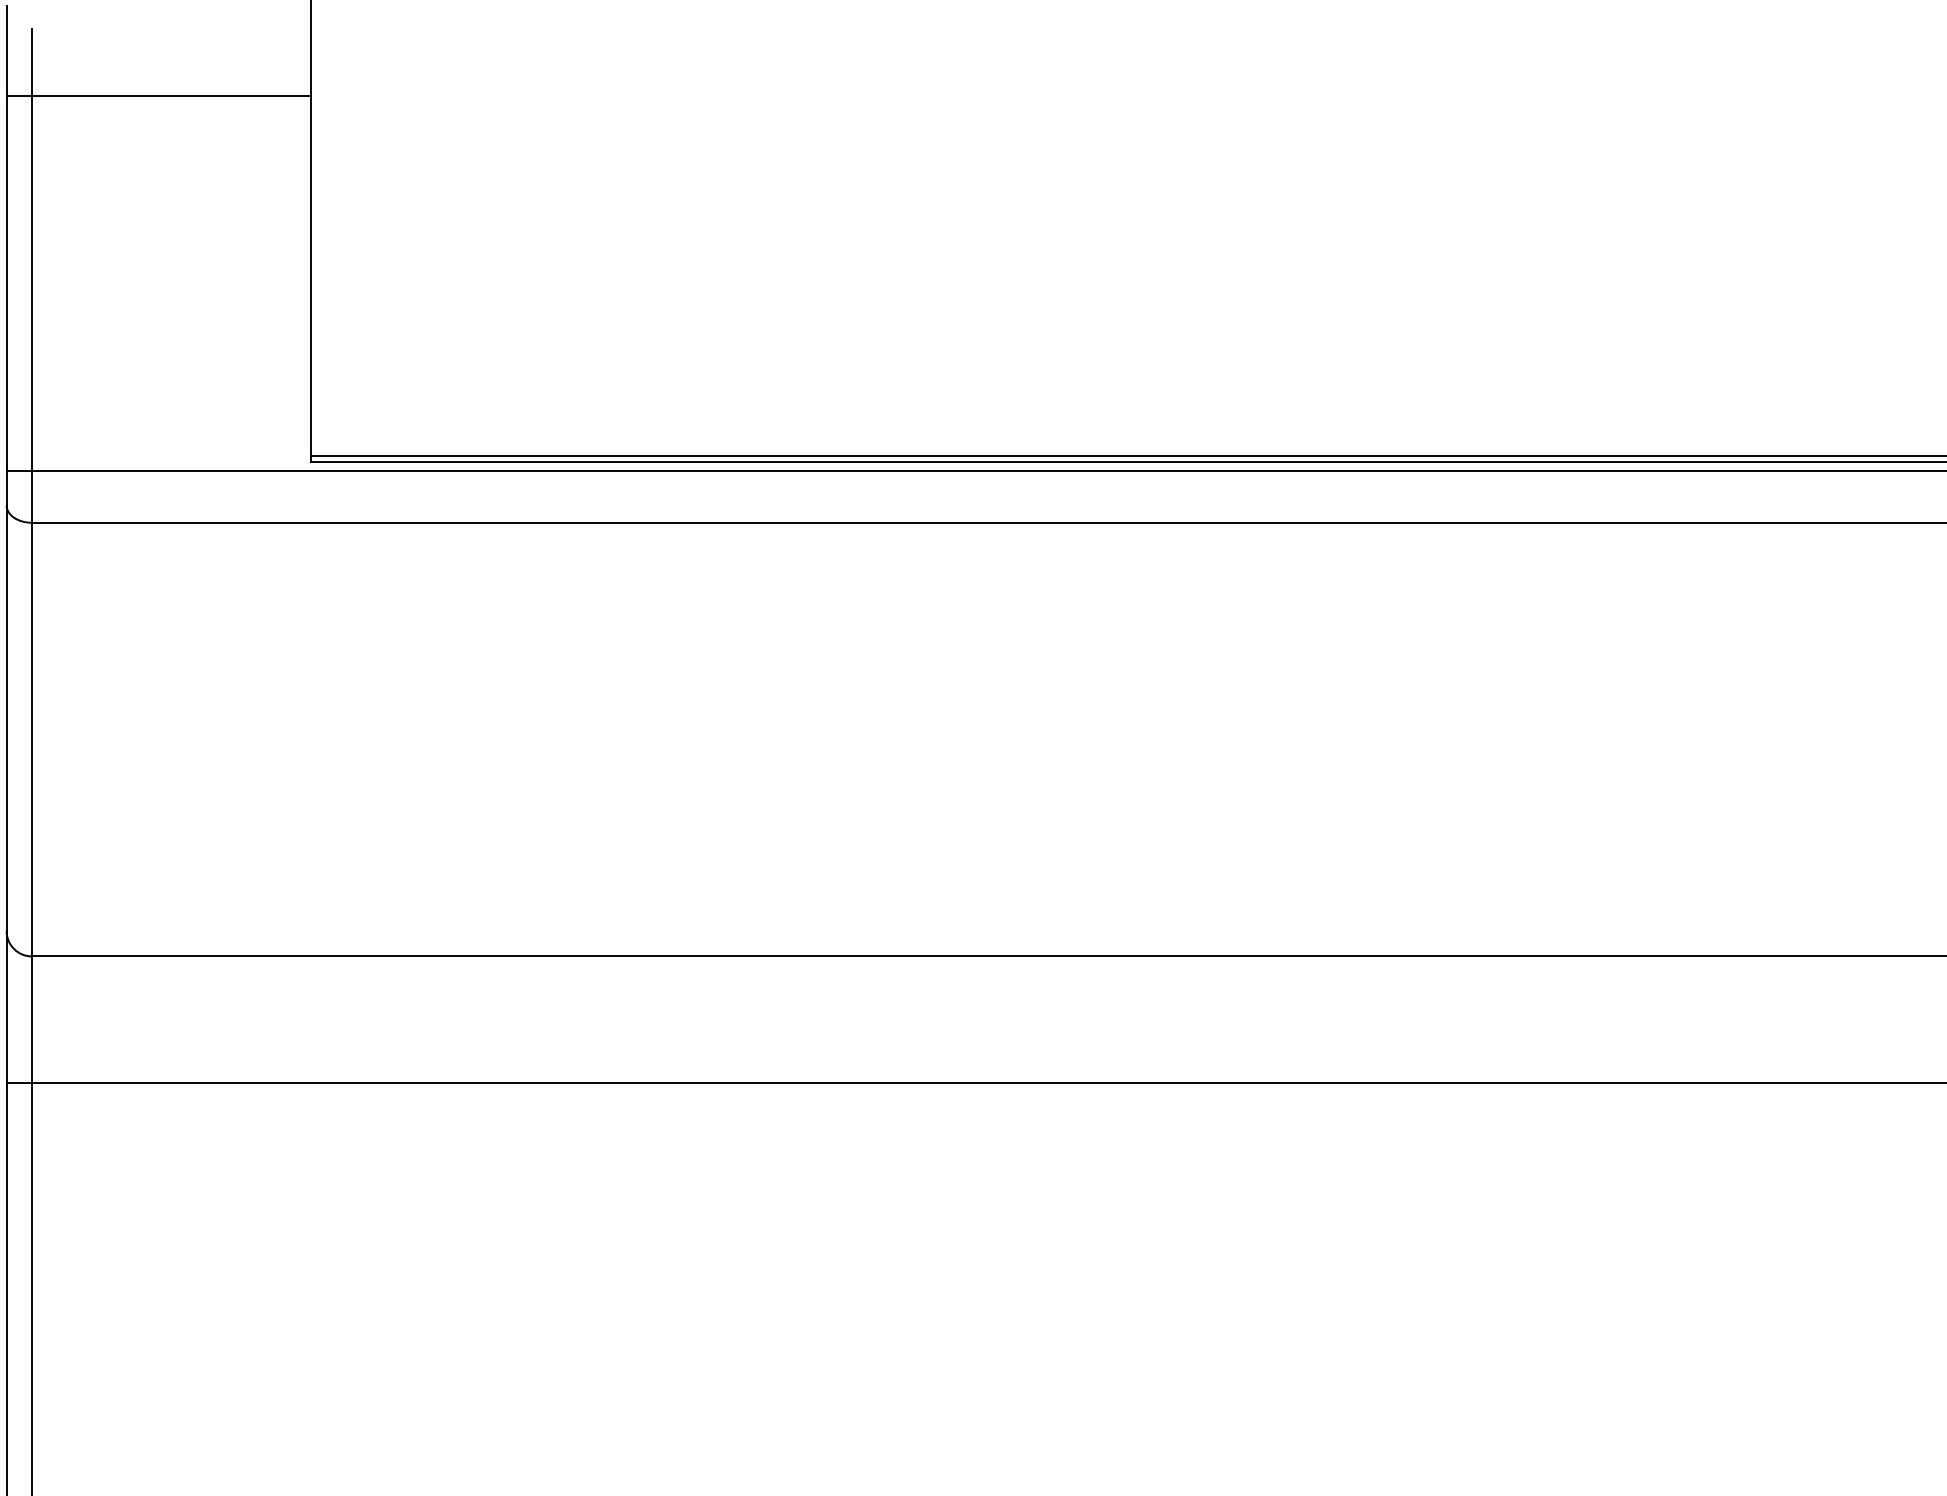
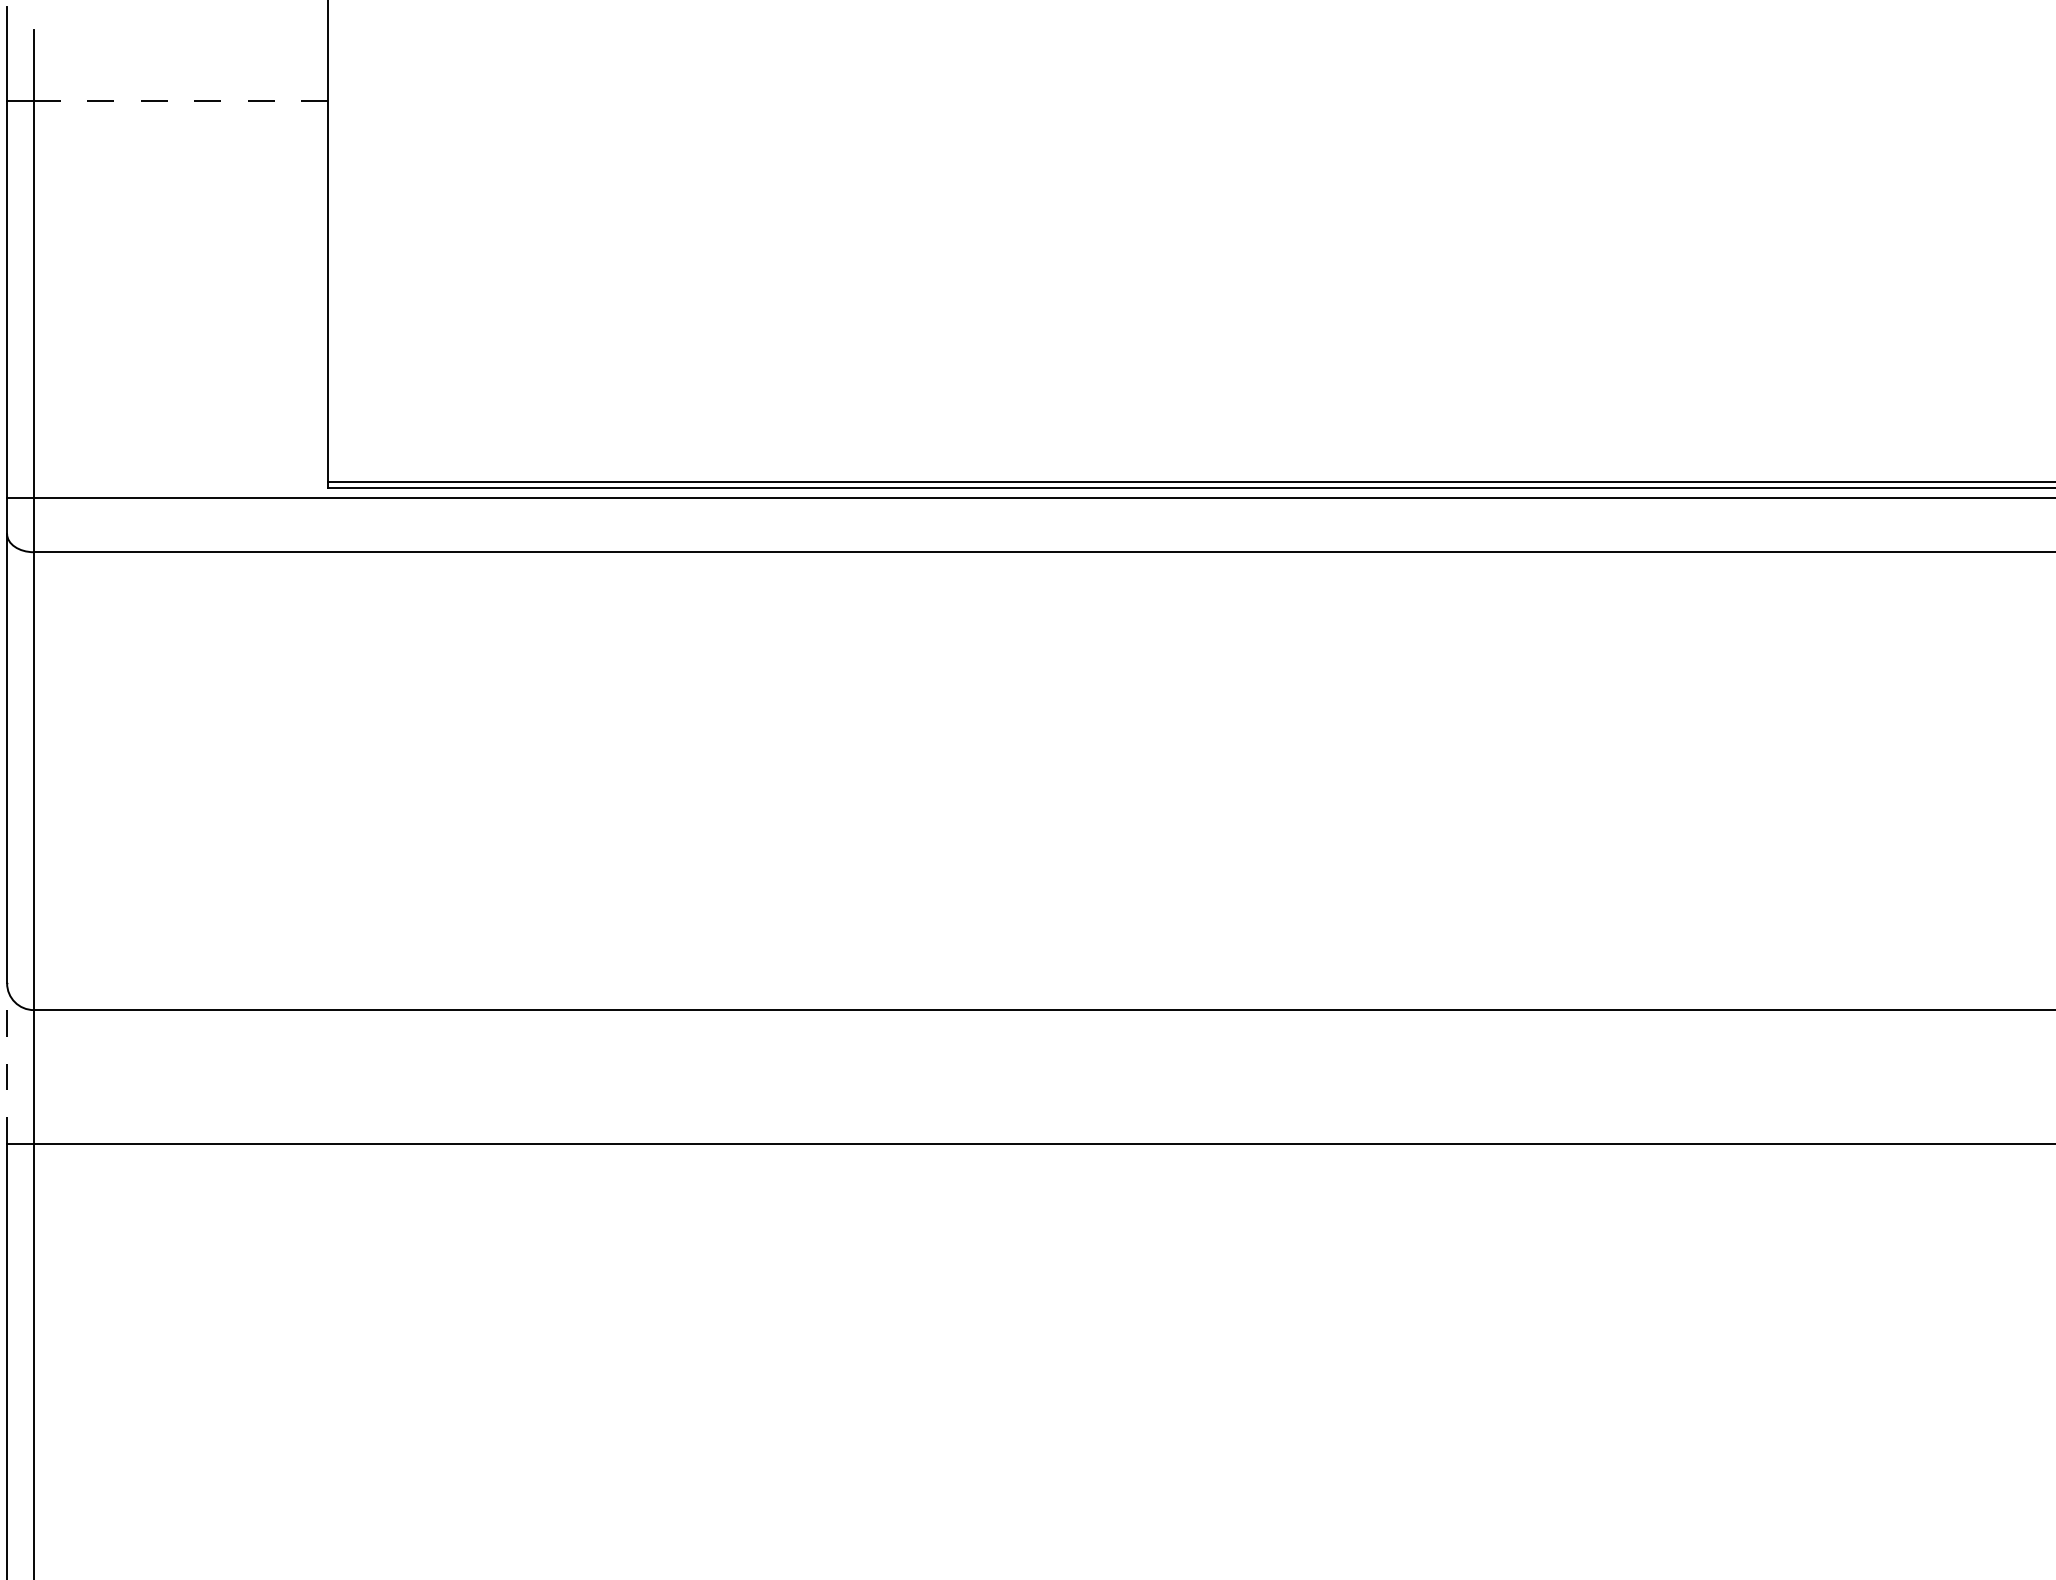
line: (170, 95) -> (180, 101), solid -> dashed
line: (6, 1007) -> (7, 1063), solid -> dashed

